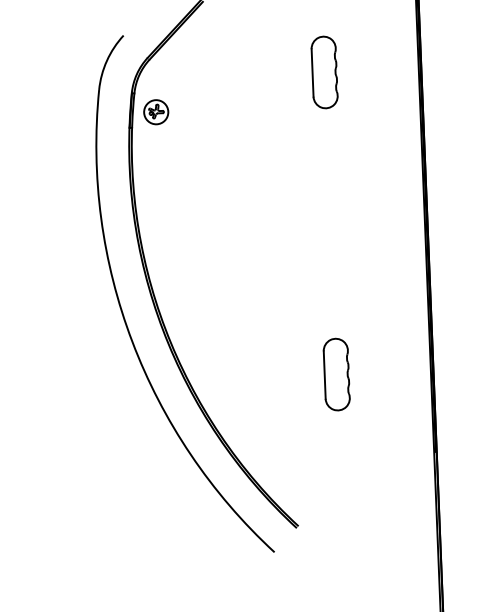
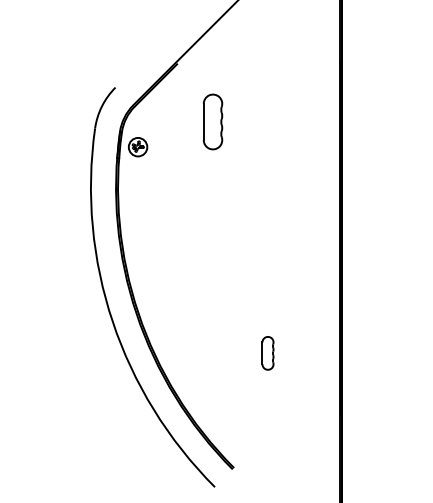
part: (323, 71) -> (212, 121), moved
part: (336, 374) -> (267, 353), size x0.6

